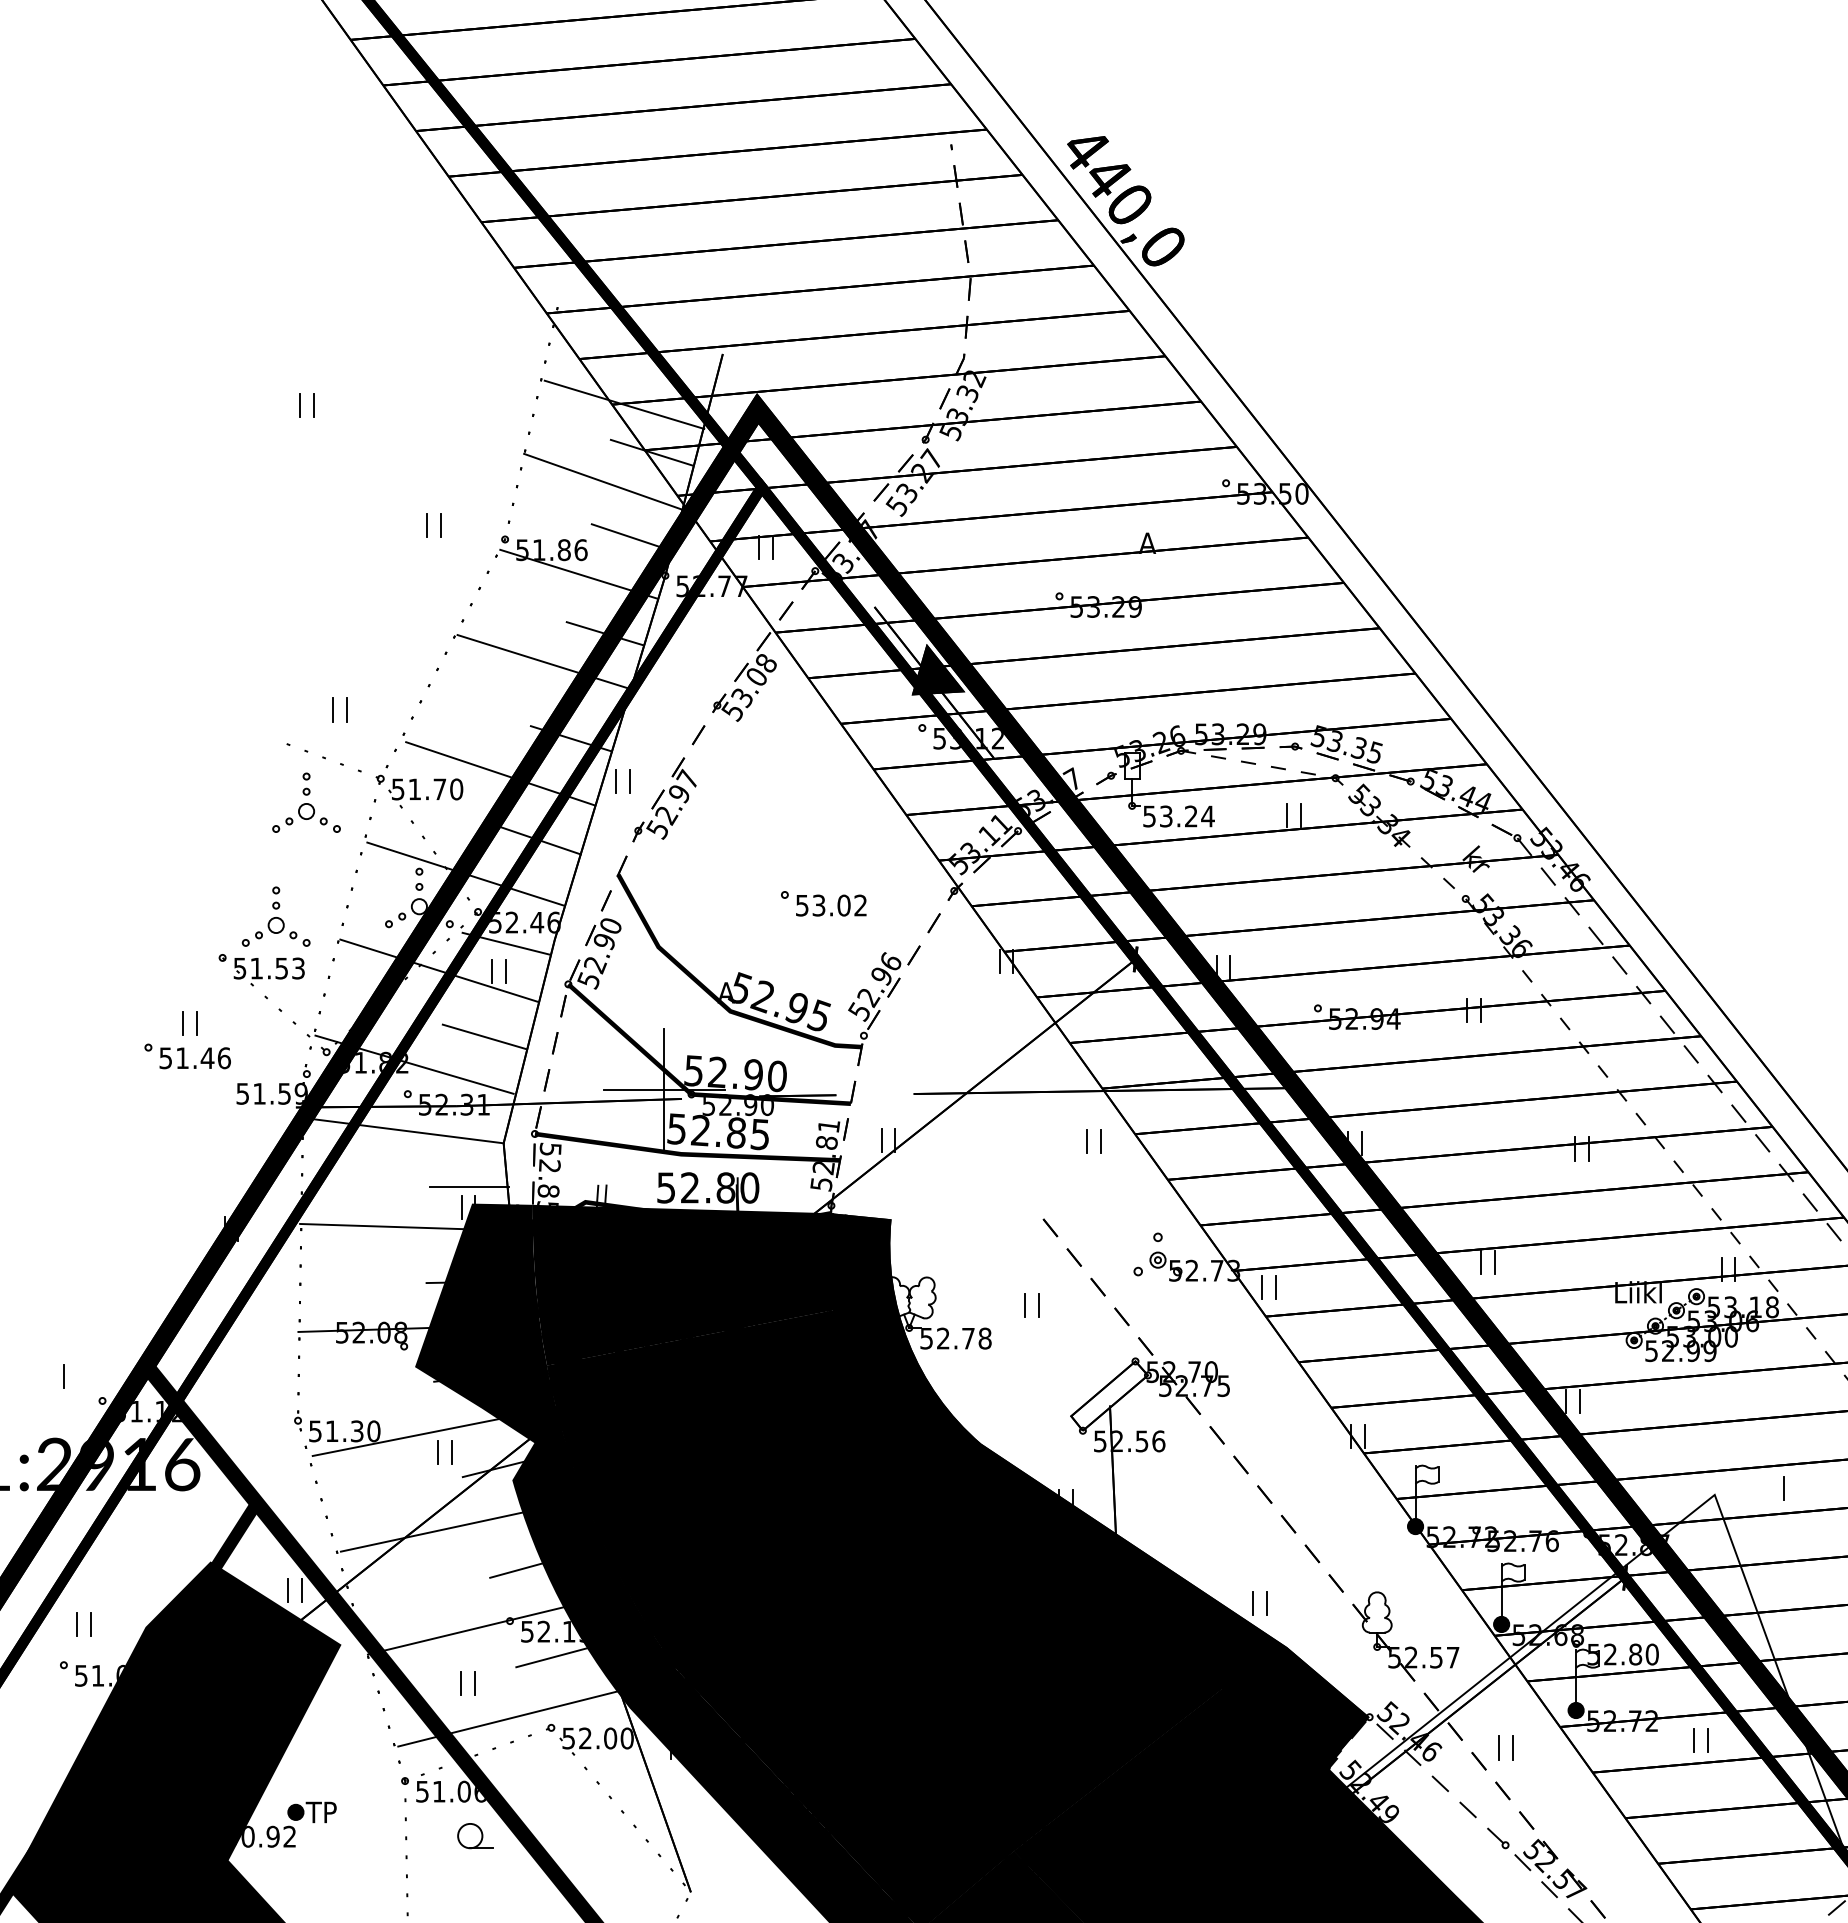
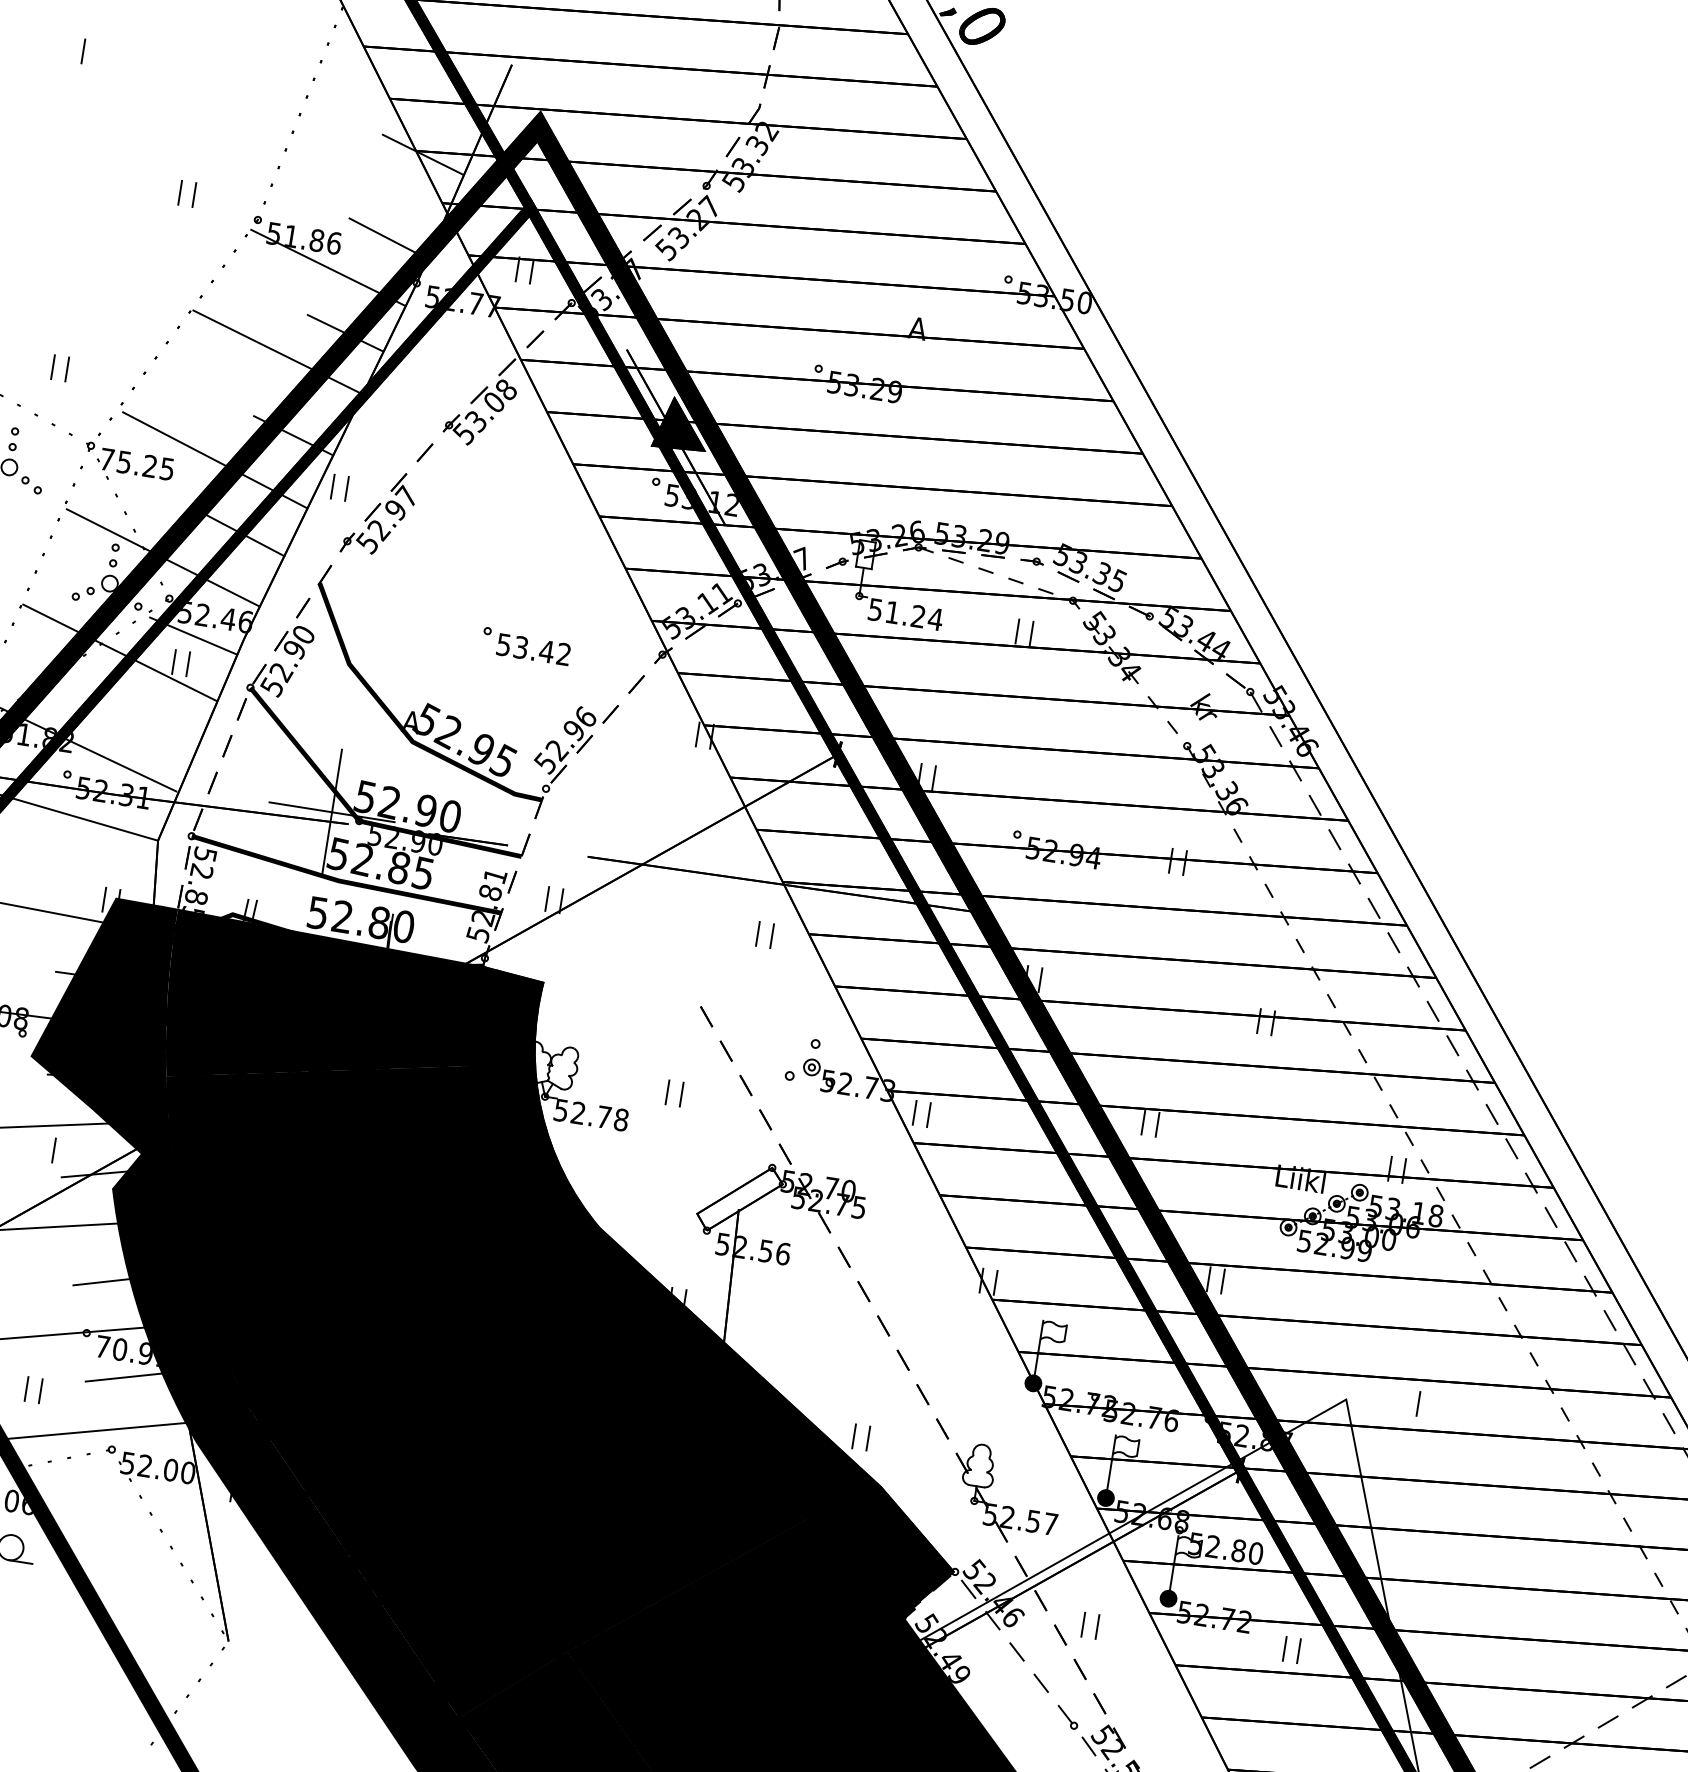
line: (624, 404) -> (402, 100), removed
line: (299, 405) -> (68, 48), removed
line: (603, 481) -> (368, 176), removed
text: (427, 789) -> (137, 464), 51.70 -> 75.25
text: (1166, 816) -> (892, 612), 53.24 -> 51.24
text: (843, 905) -> (546, 651), 53.02 -> 53.42
line: (484, 1036) -> (155, 727), removed
line: (469, 1186) -> (115, 879), removed
line: (437, 1452) -> (39, 1147), removed
text: (552, 1631) -> (128, 1350), 52.15 -> 70.91

